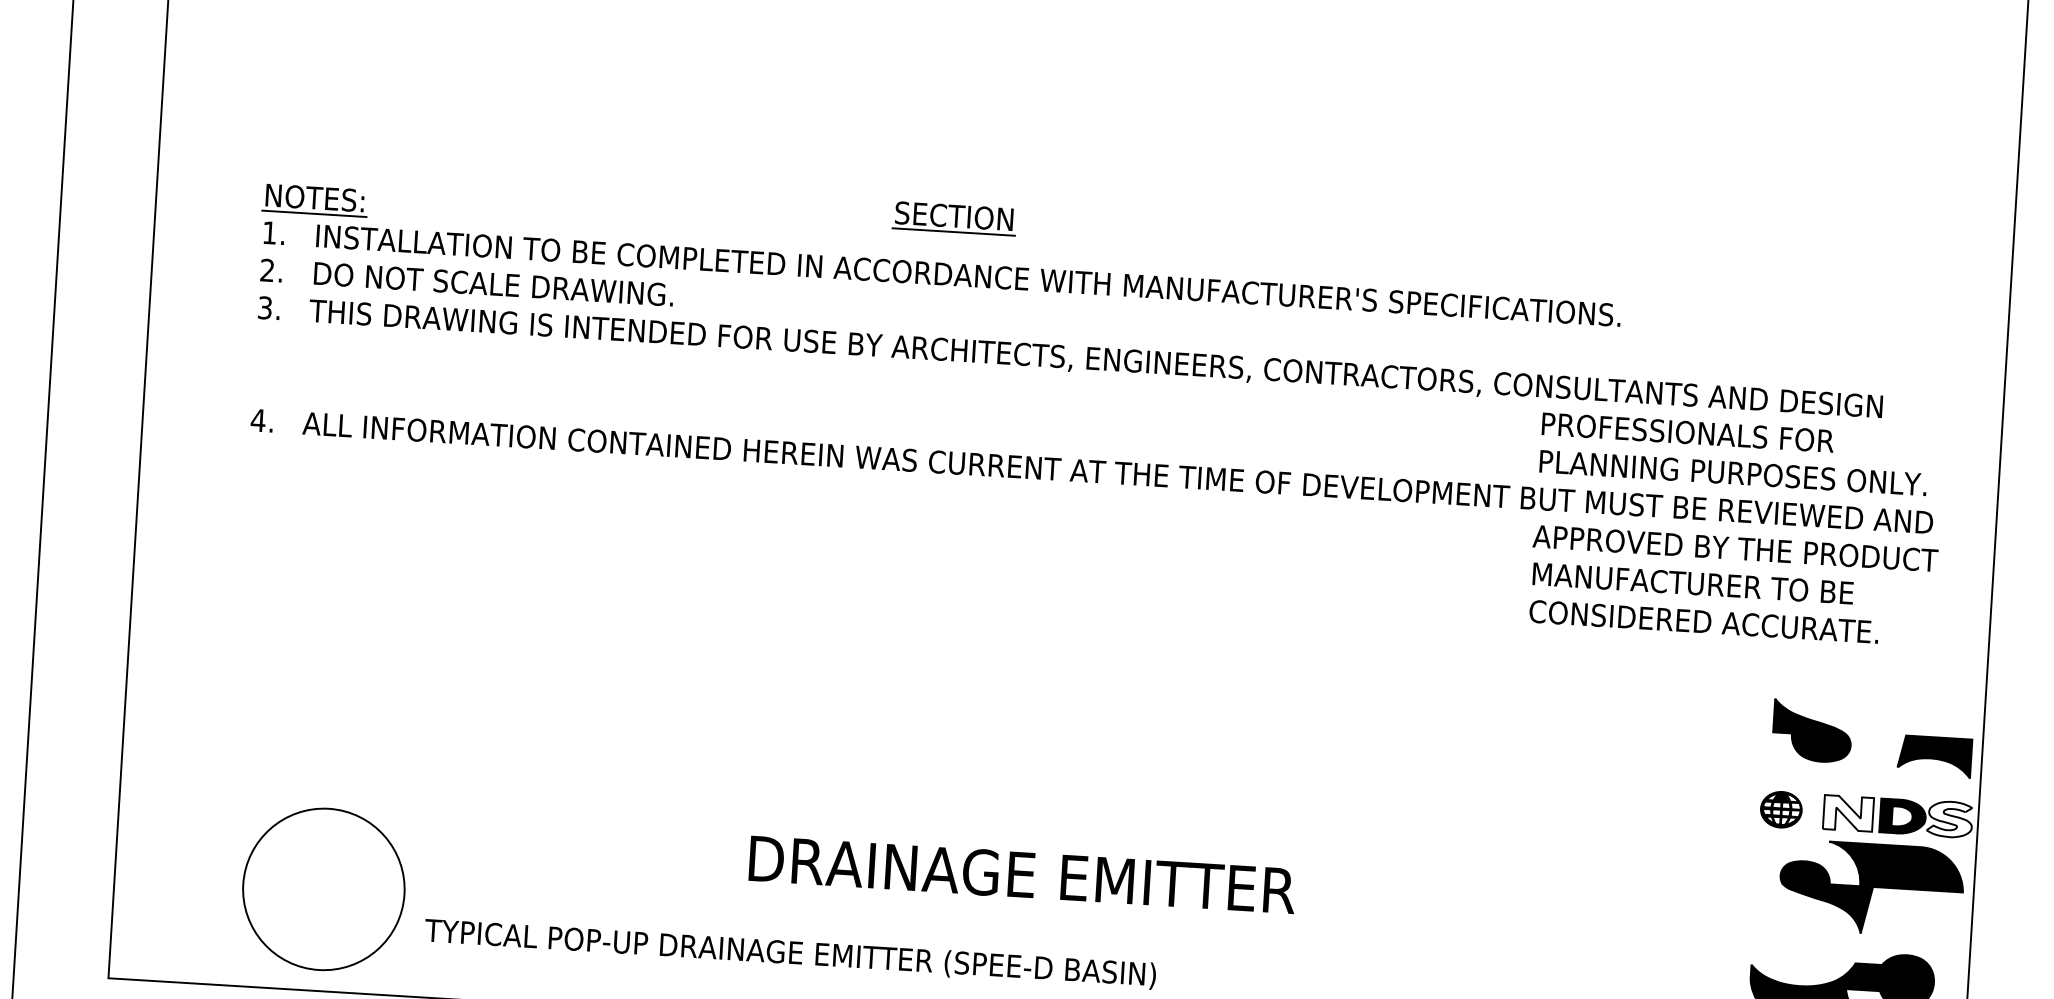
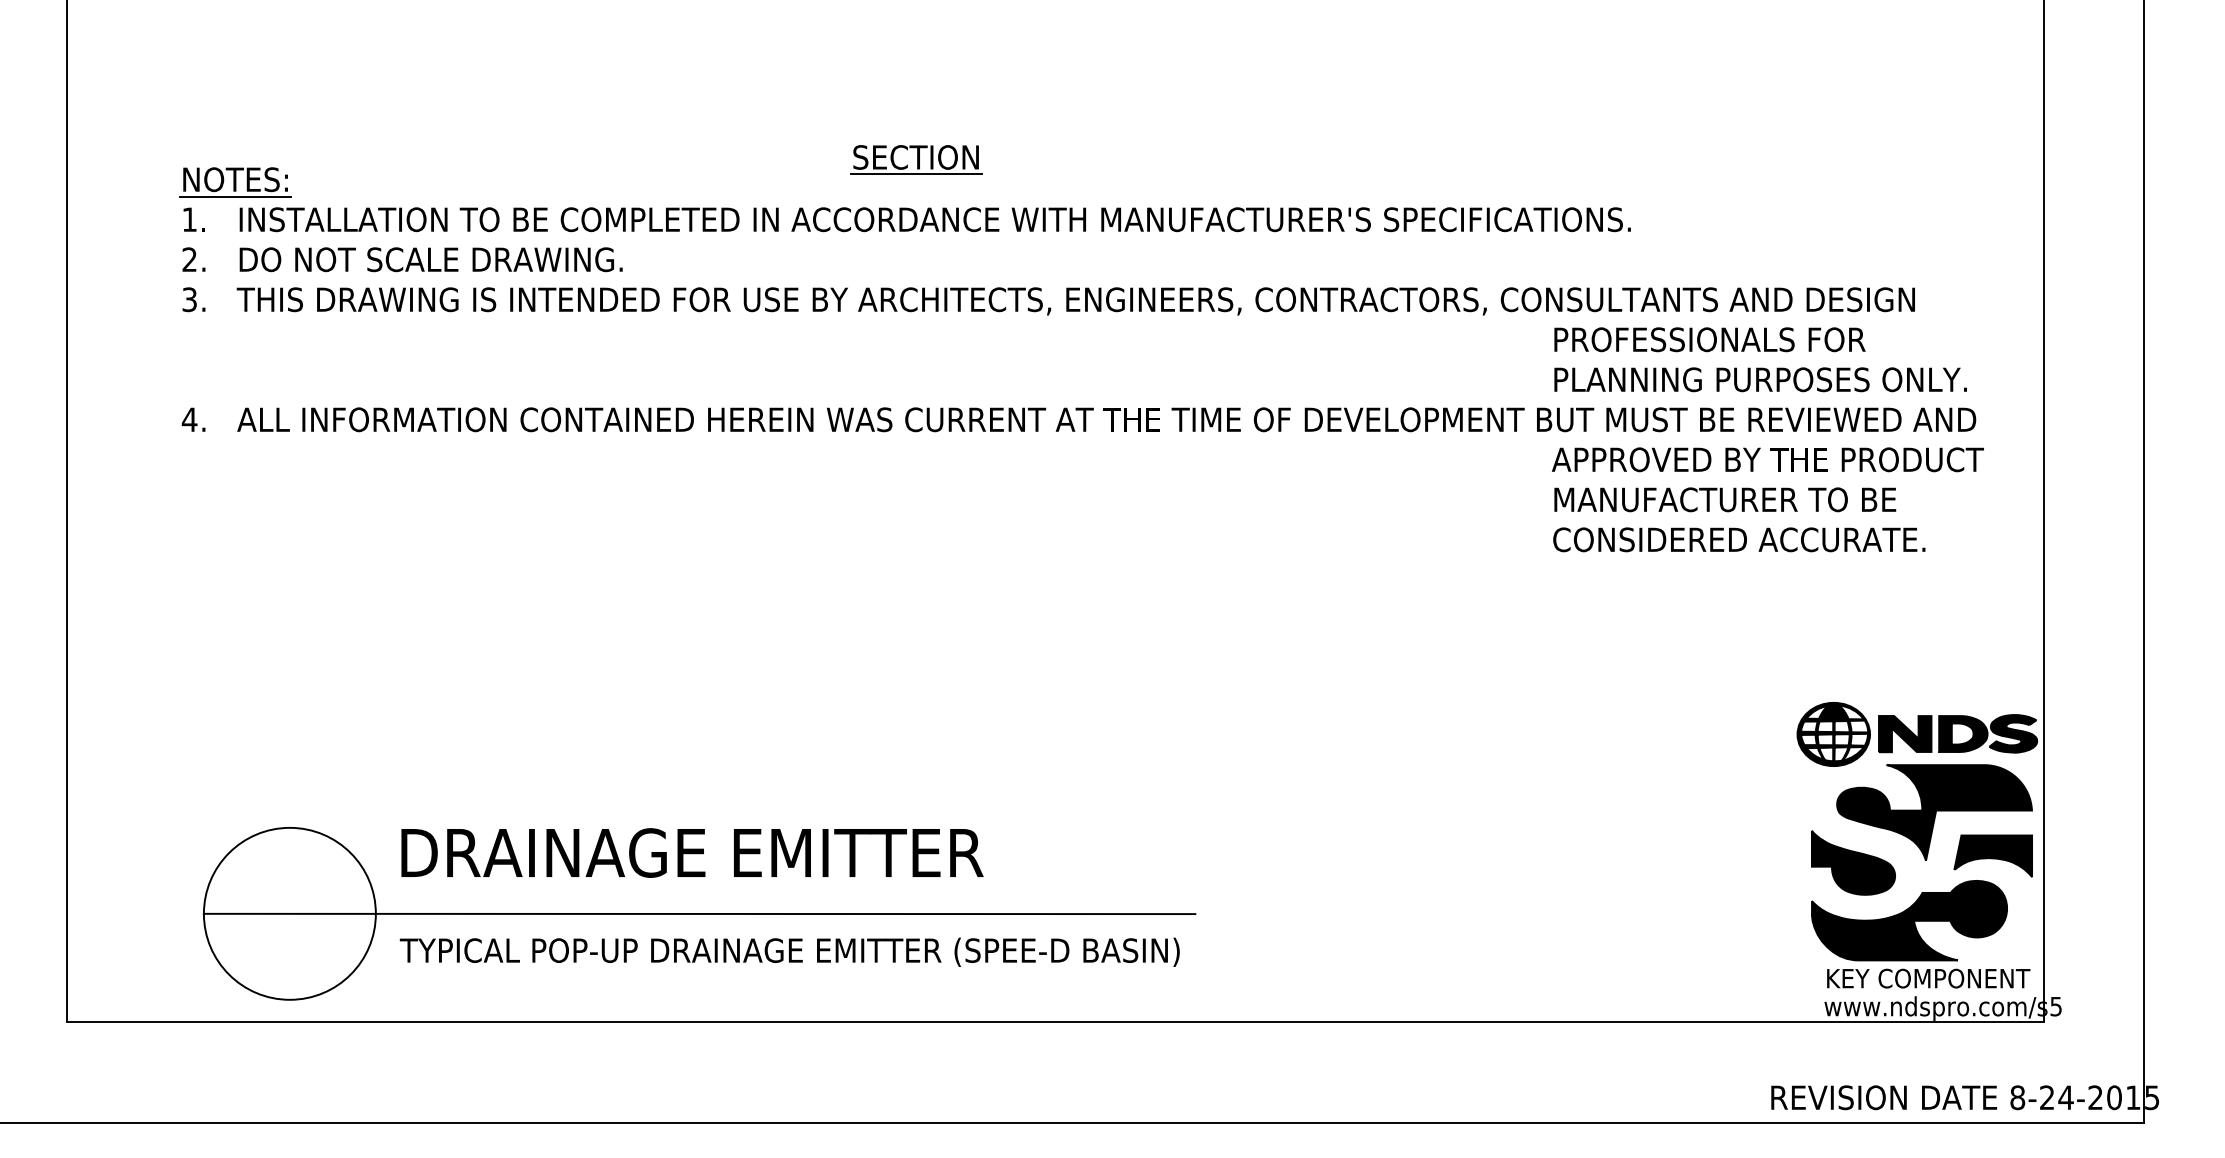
part: (1812, 730) -> (1853, 862), moved
part: (1934, 756) -> (1992, 855), moved
part: (1781, 809) -> (1833, 734), size x1.67
fill: (1848, 812) -> (1905, 733), added
fill: (1950, 819) -> (2013, 733), added
text: (1022, 874) -> (692, 852), moved
line: (707, 912) -> (699, 913), added

